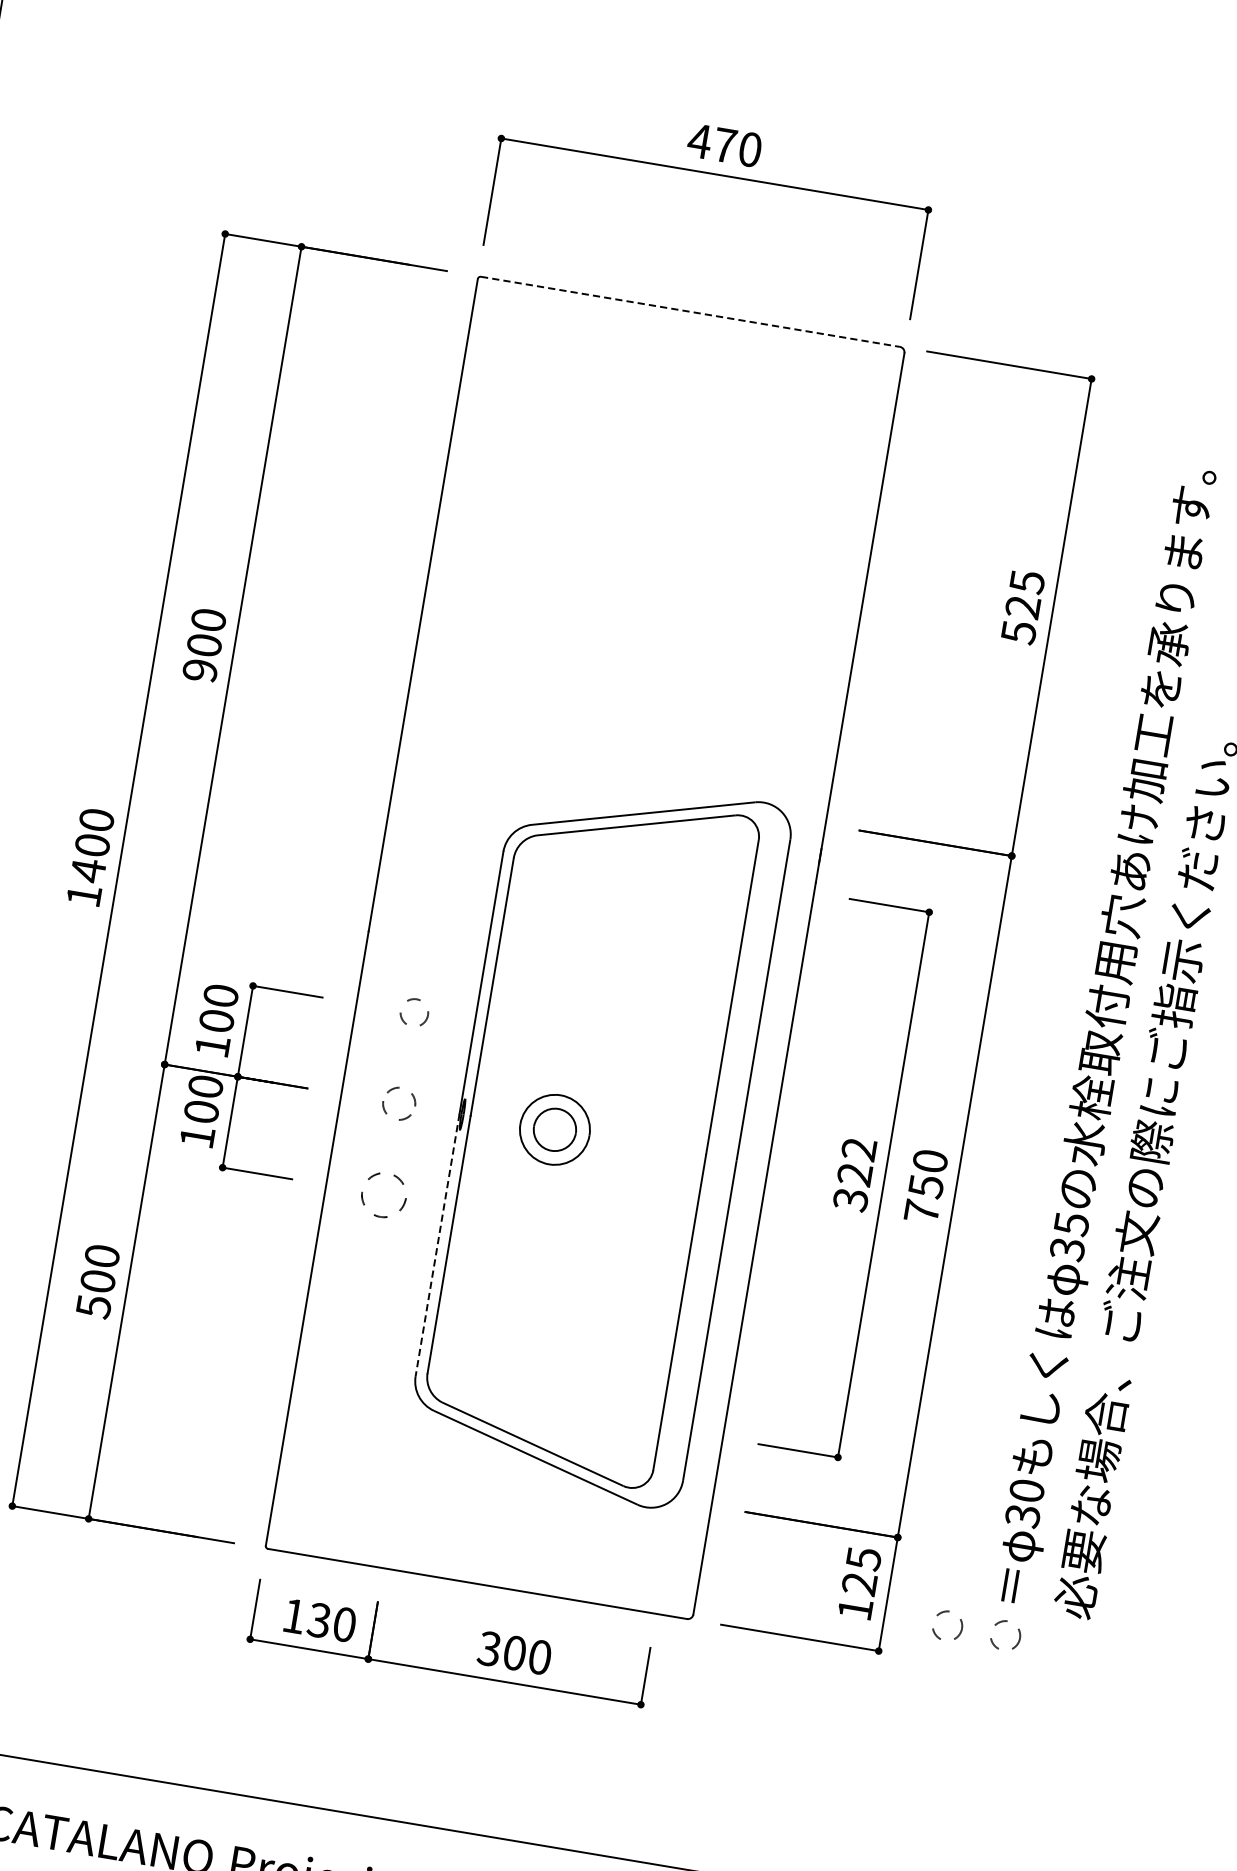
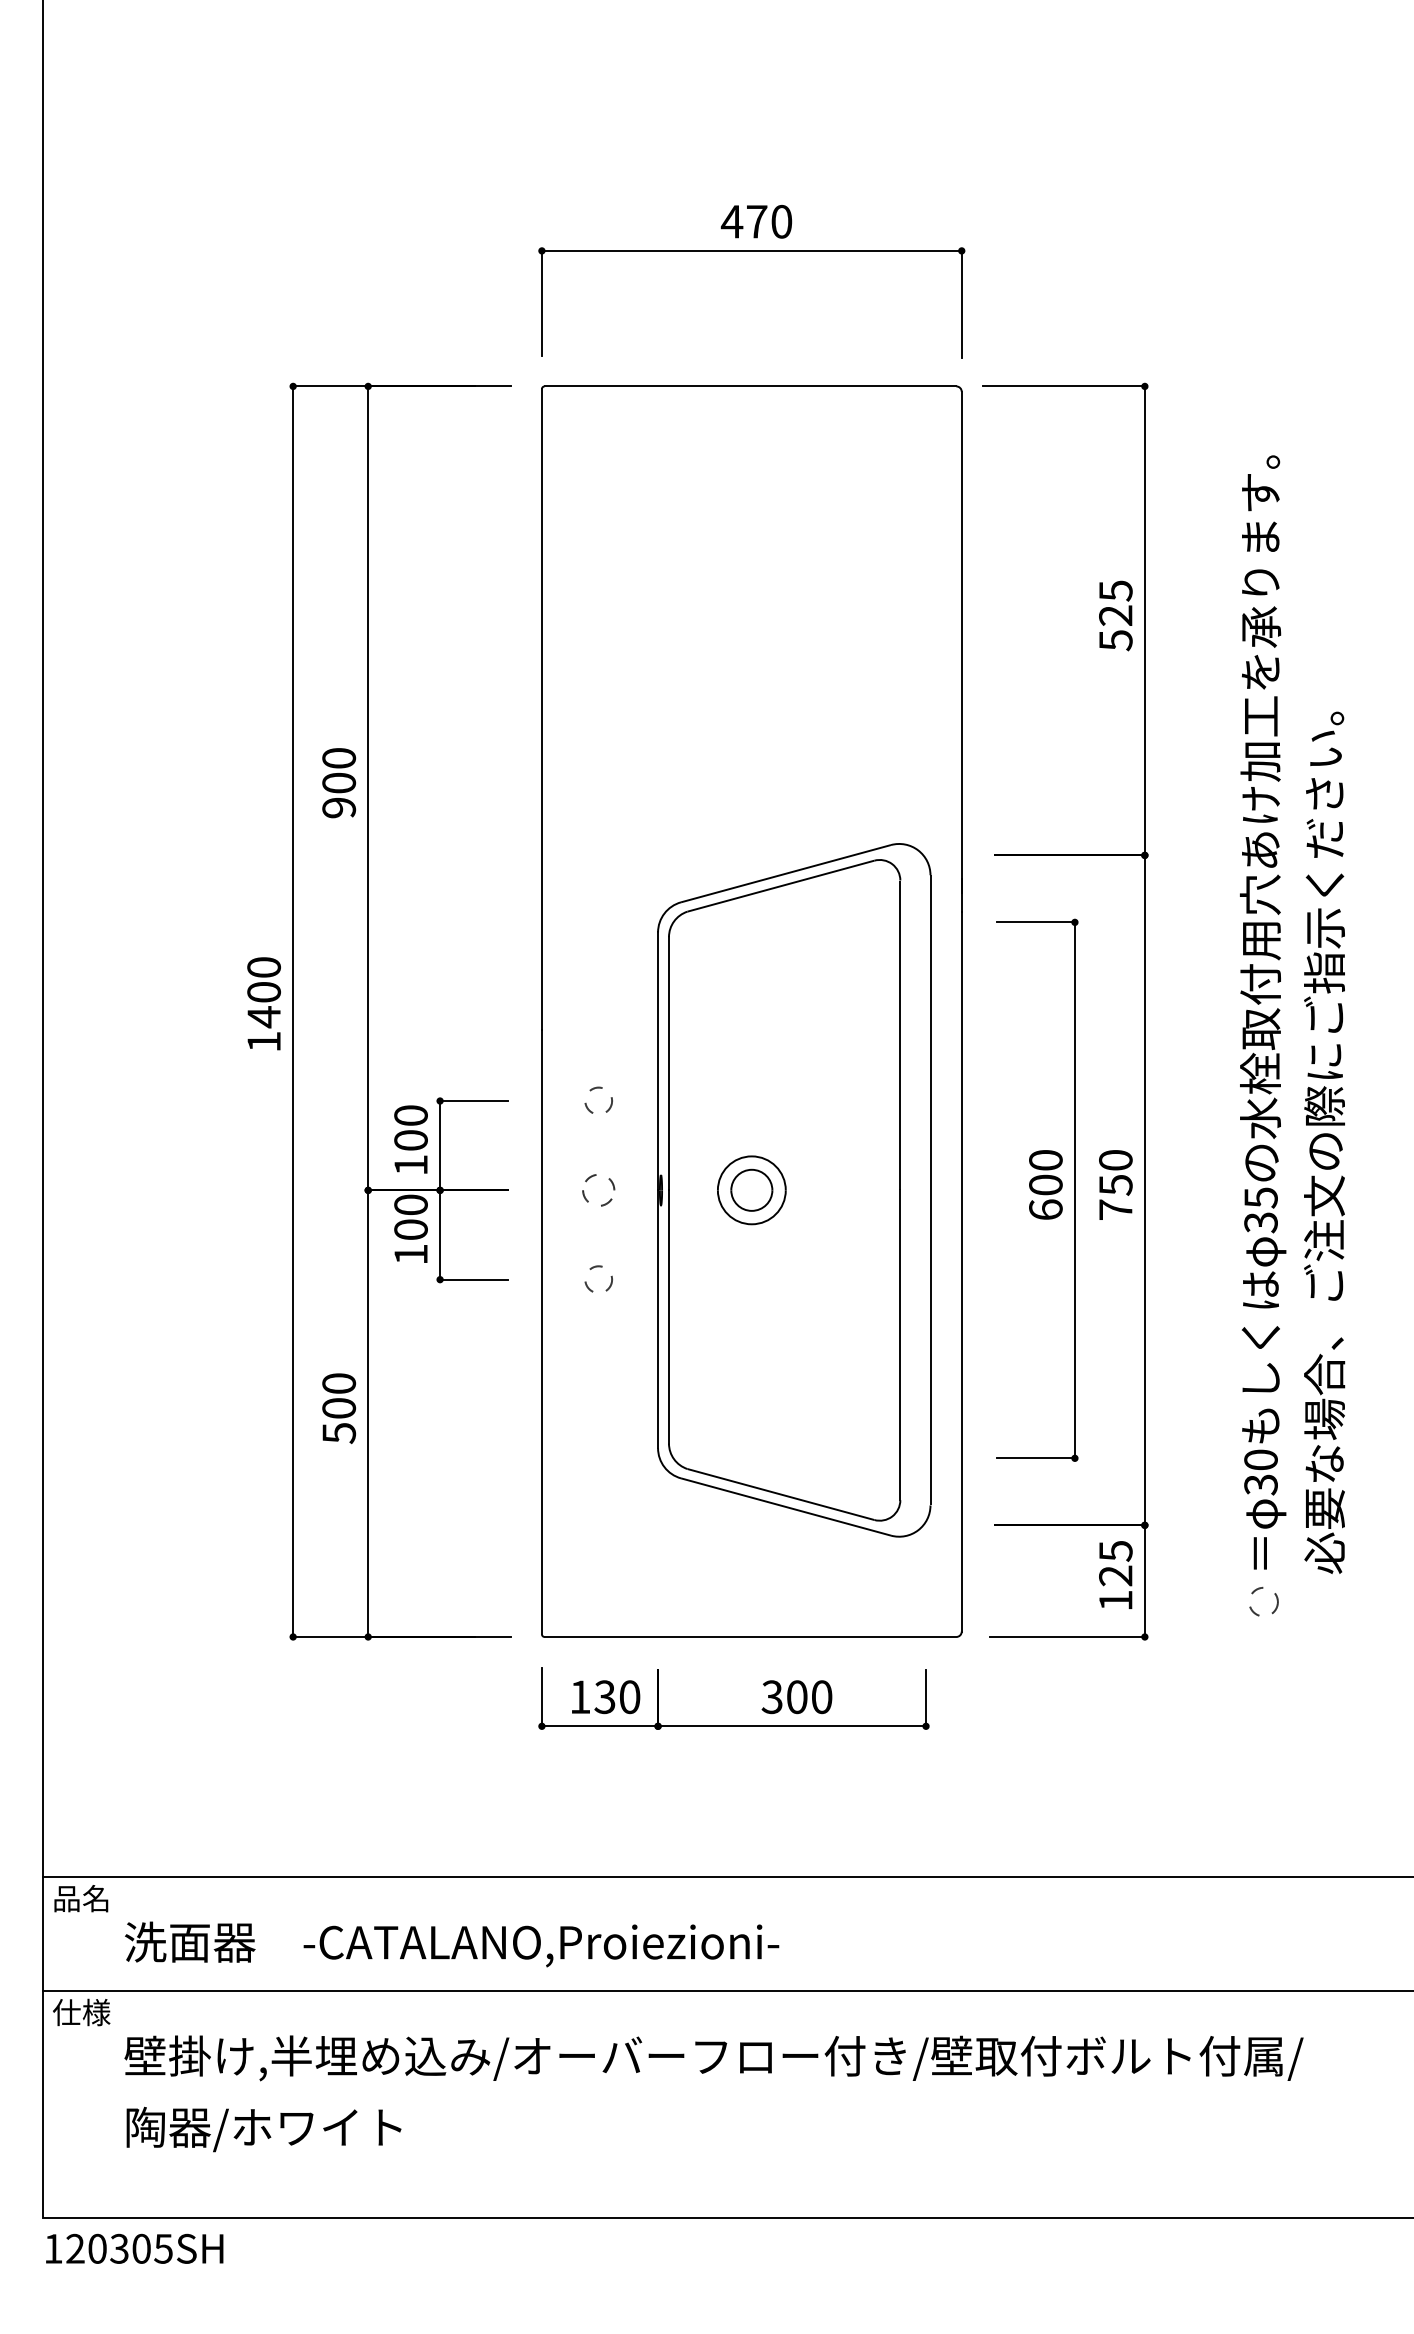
line: (690, 311) -> (750, 386), dashed -> solid
text: (854, 1174) -> (1045, 1185), 322 -> 600
circle: (383, 1193) -> (598, 1278), size x0.62
line: (438, 1245) -> (658, 1319), dashed -> solid
circle: (947, 1625) -> (1206, 1601), removed

